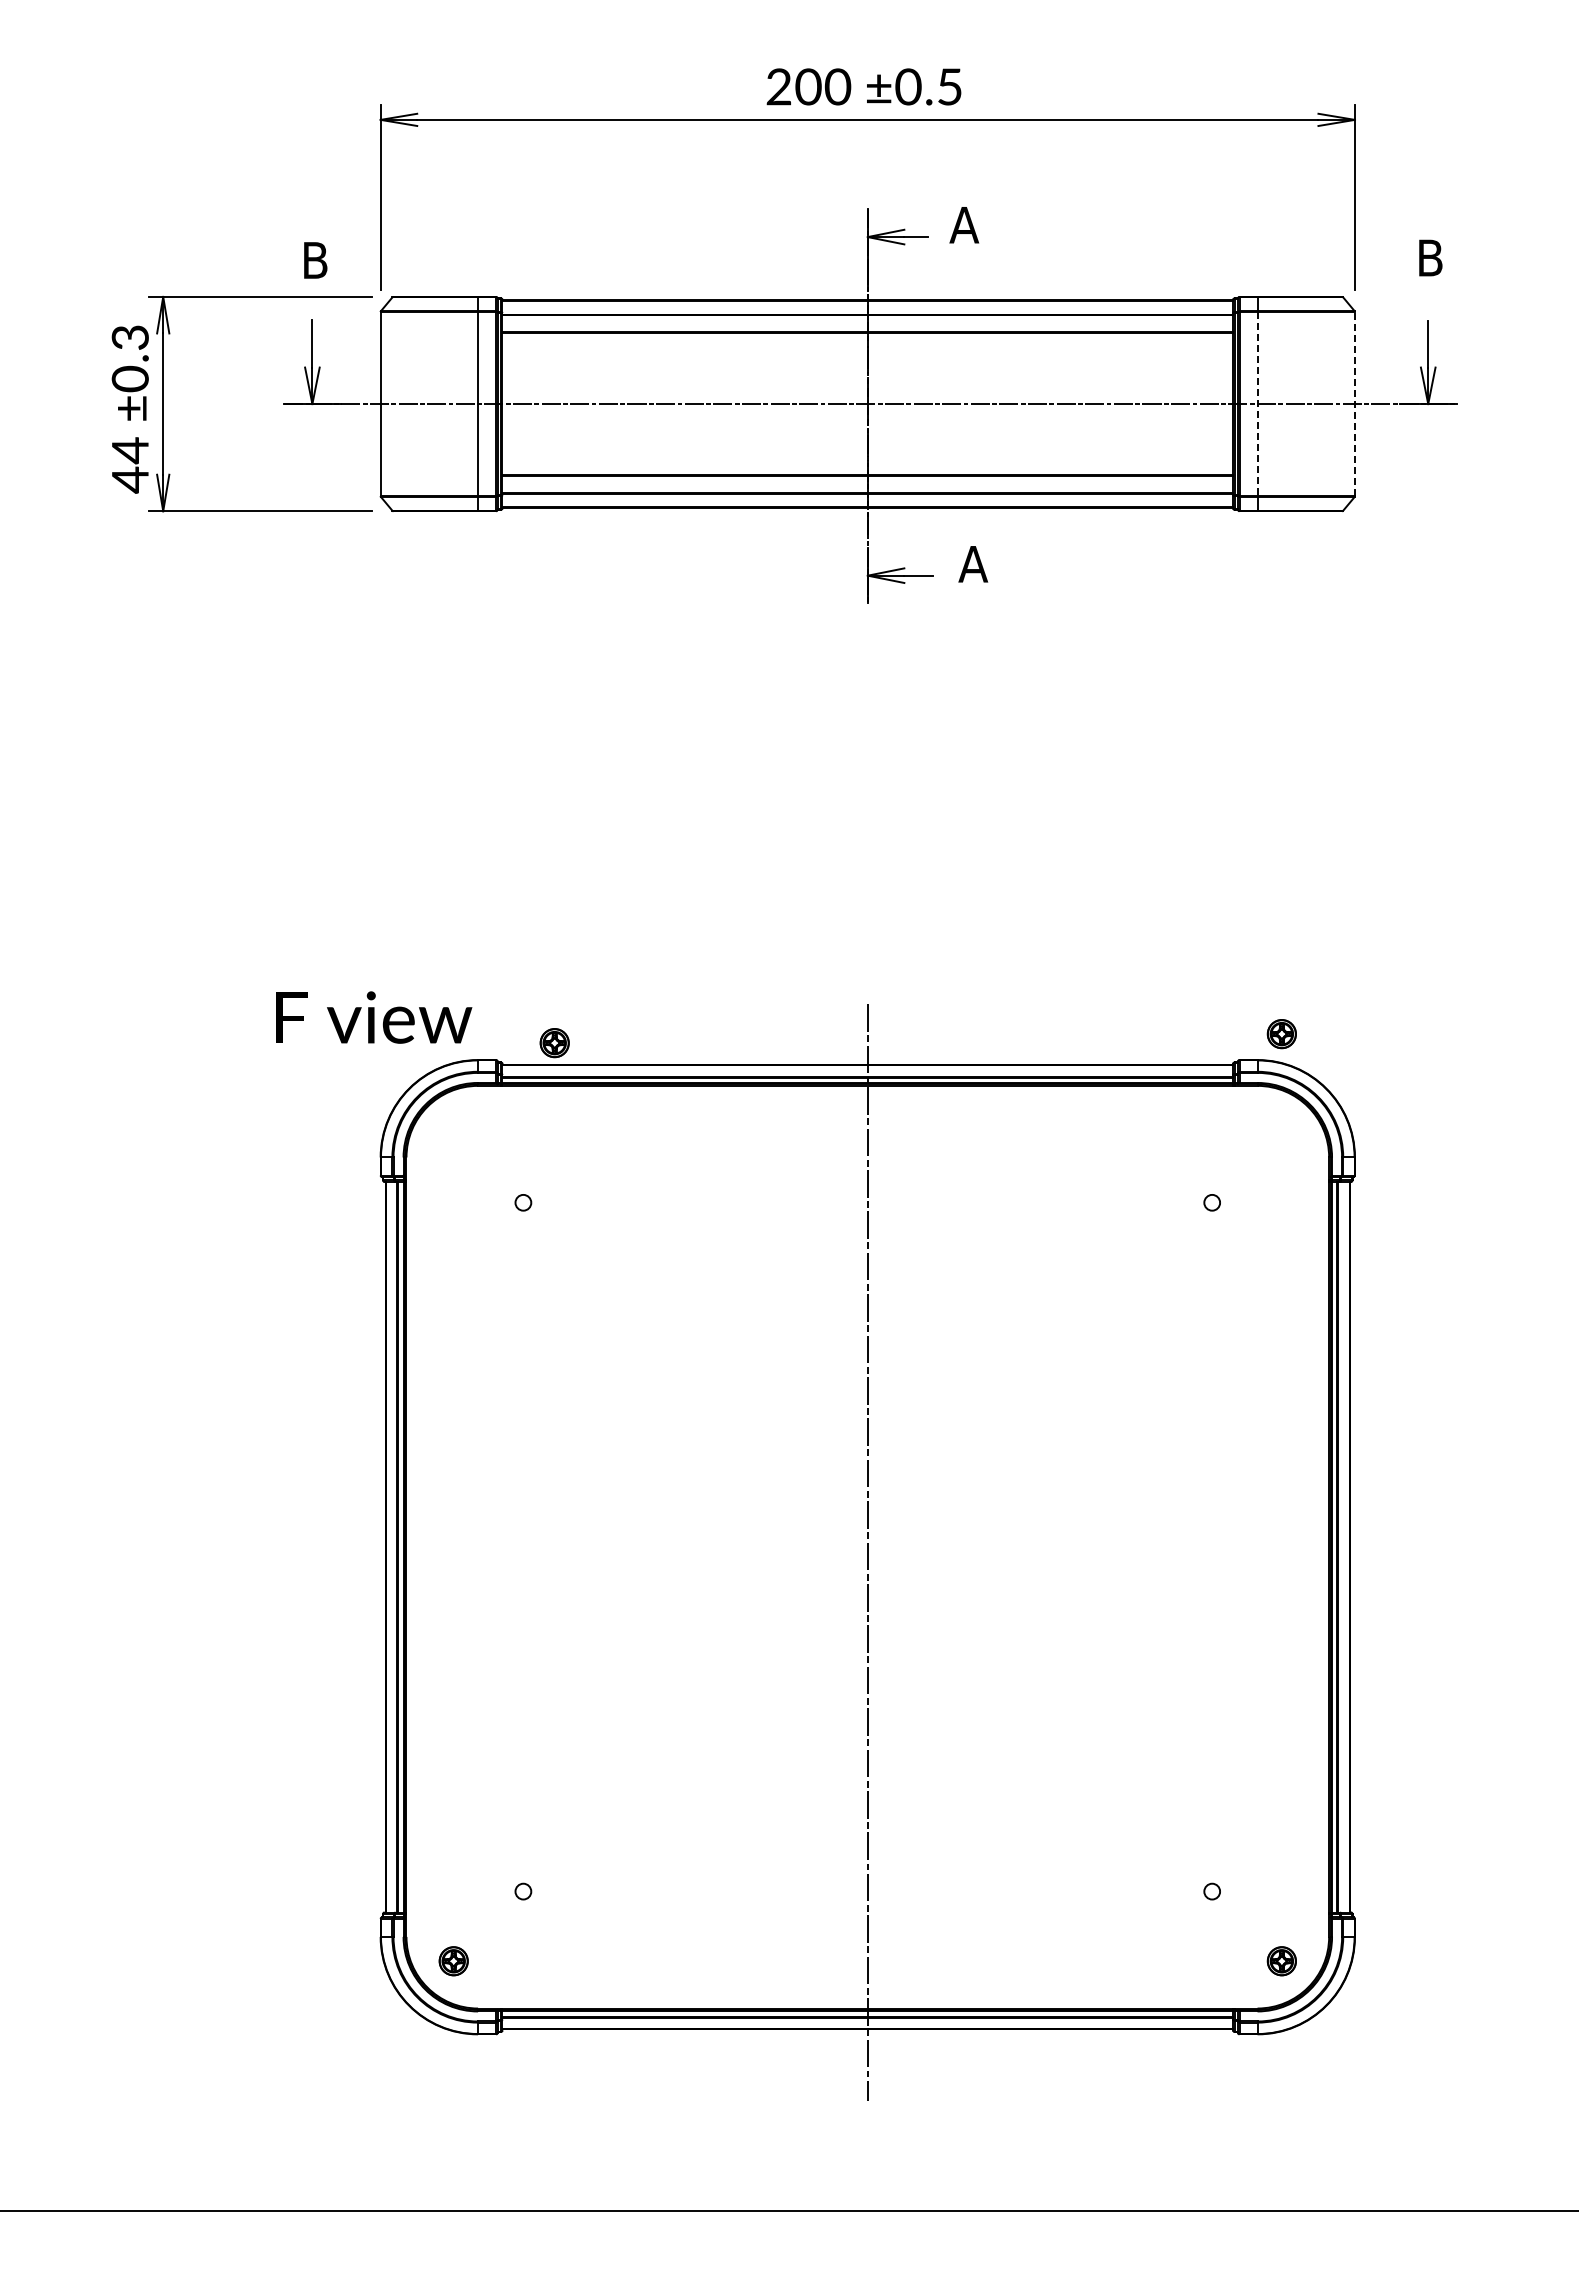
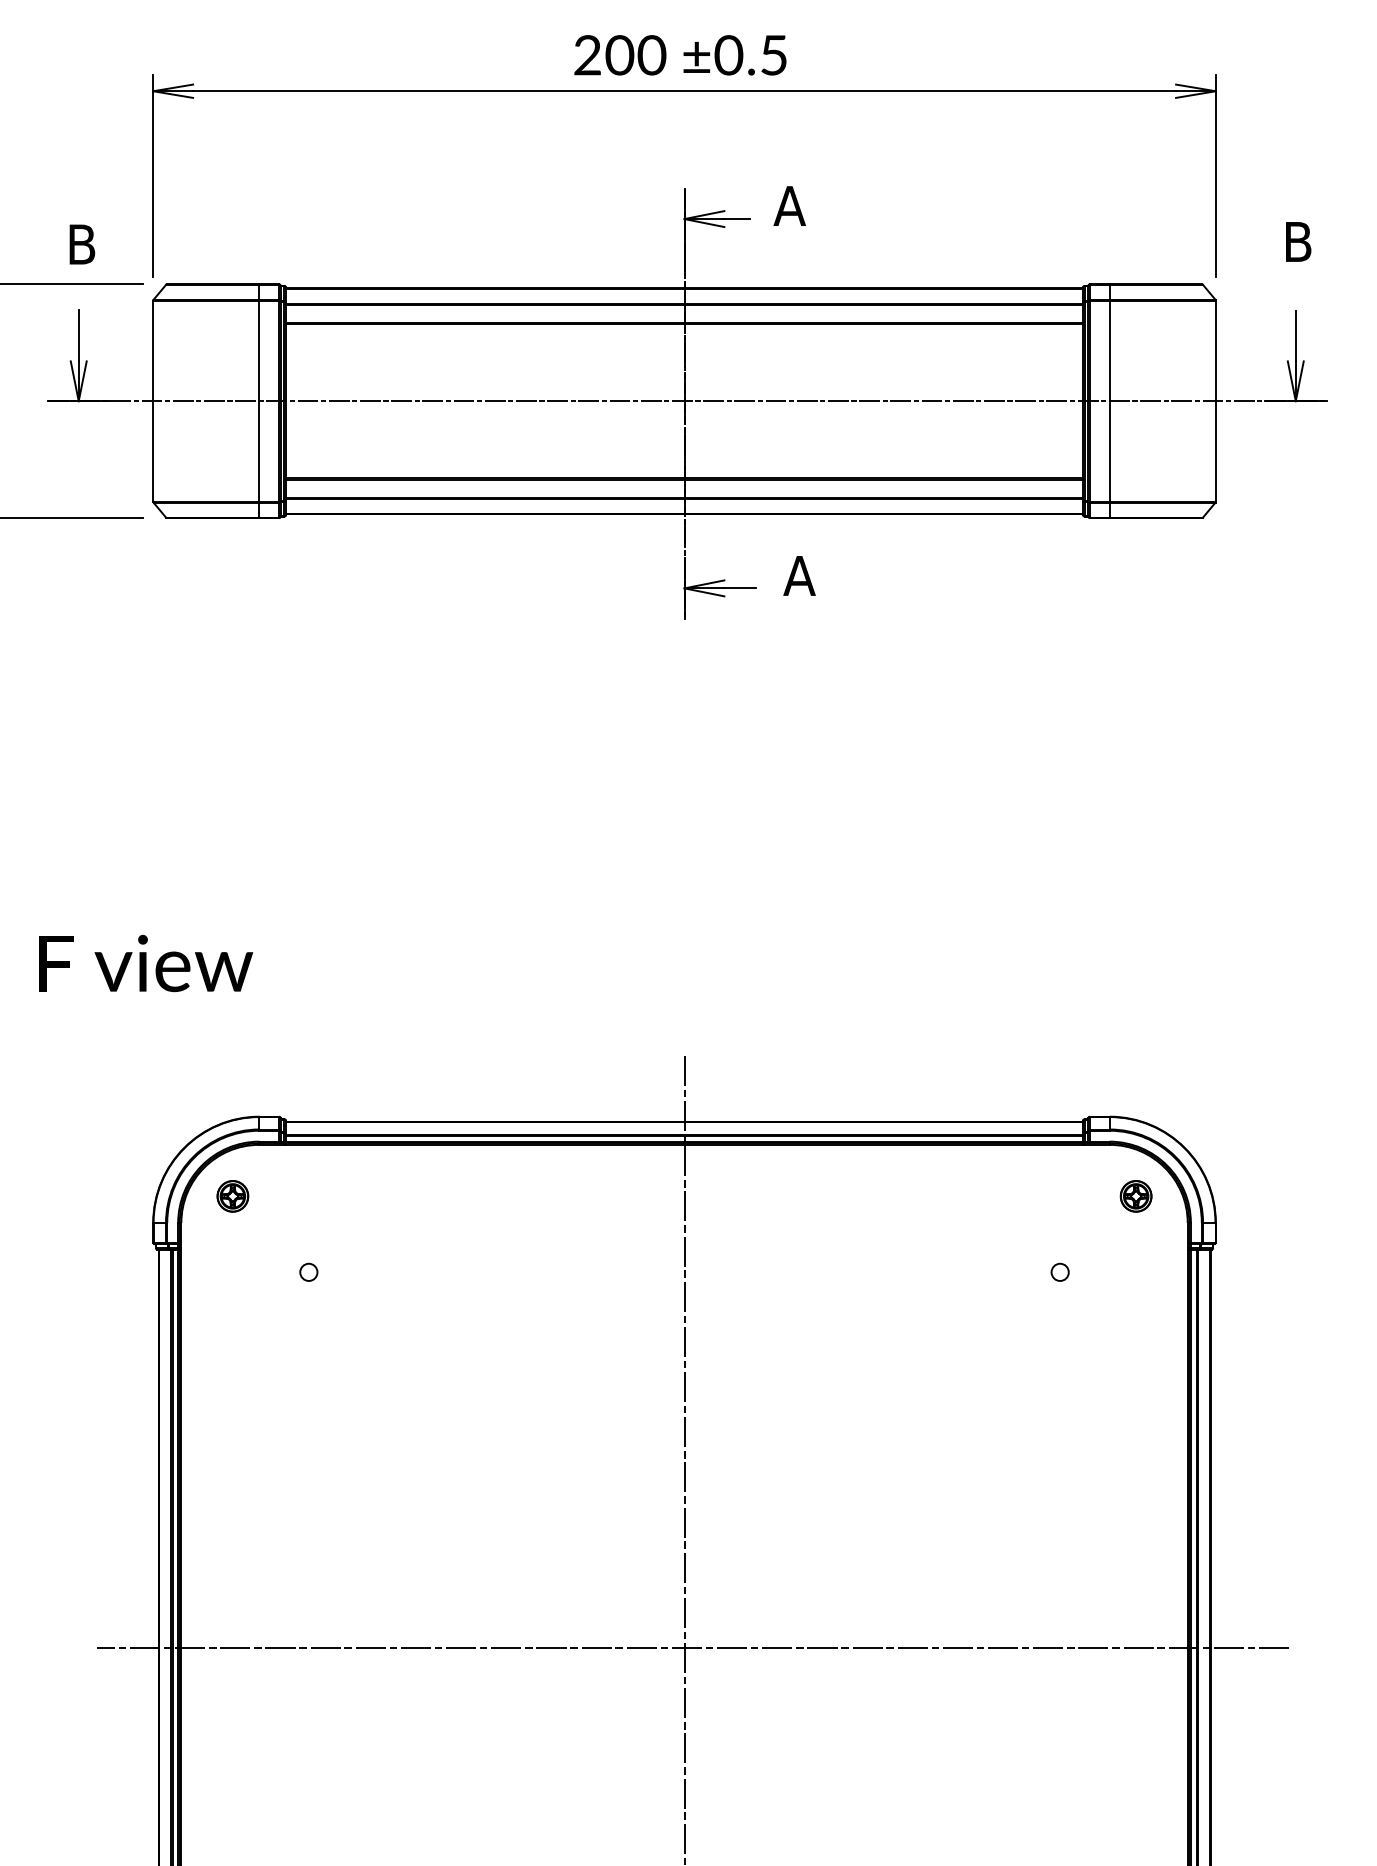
line: (1354, 403) -> (1215, 400), dashed -> solid
line: (1257, 404) -> (1109, 401), dashed -> solid
text: (374, 1017) -> (146, 963), moved
part: (1281, 1034) -> (1135, 1196), moved
part: (554, 1043) -> (232, 1196), moved
line: (875, 1547) -> (692, 1648), added

